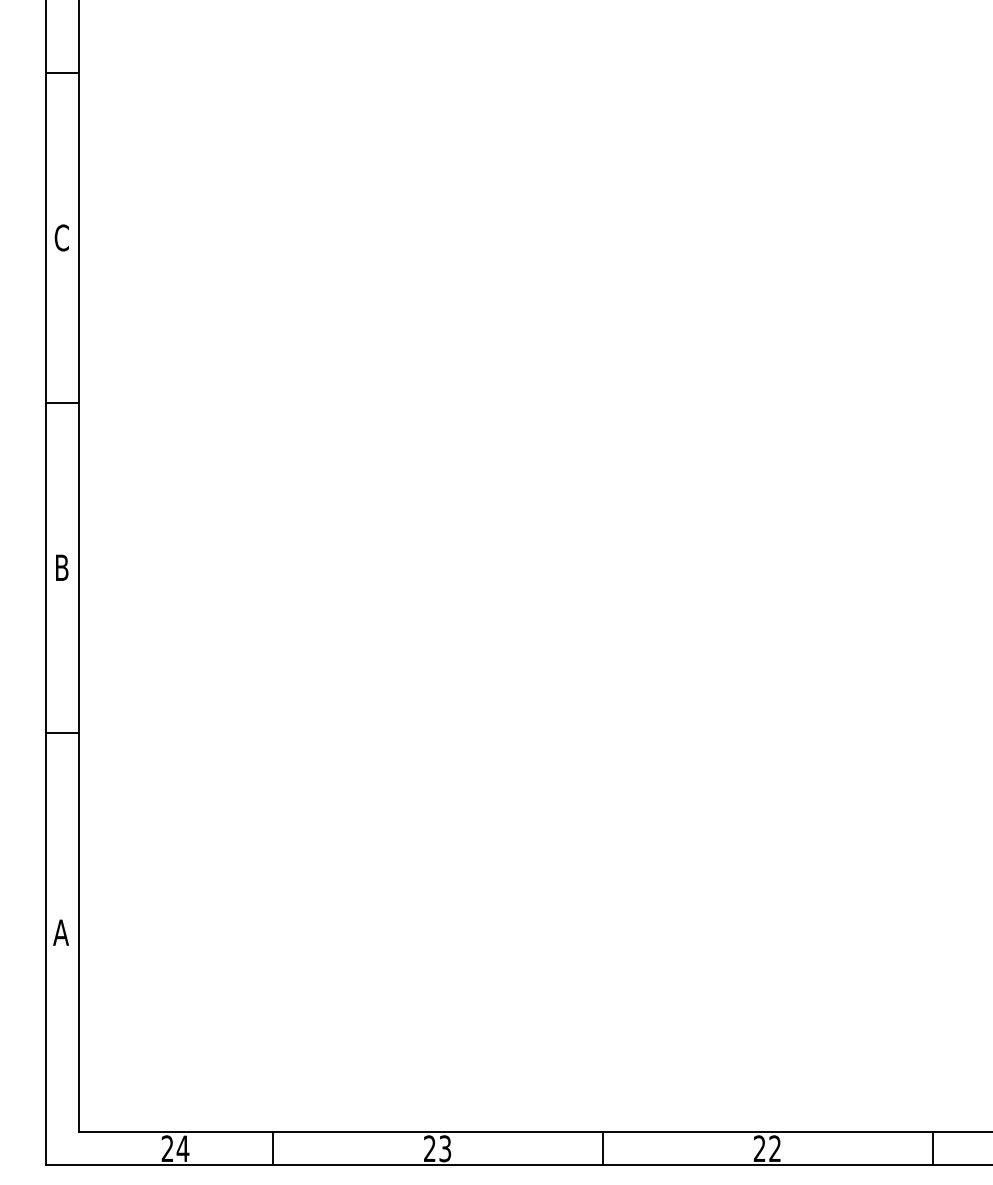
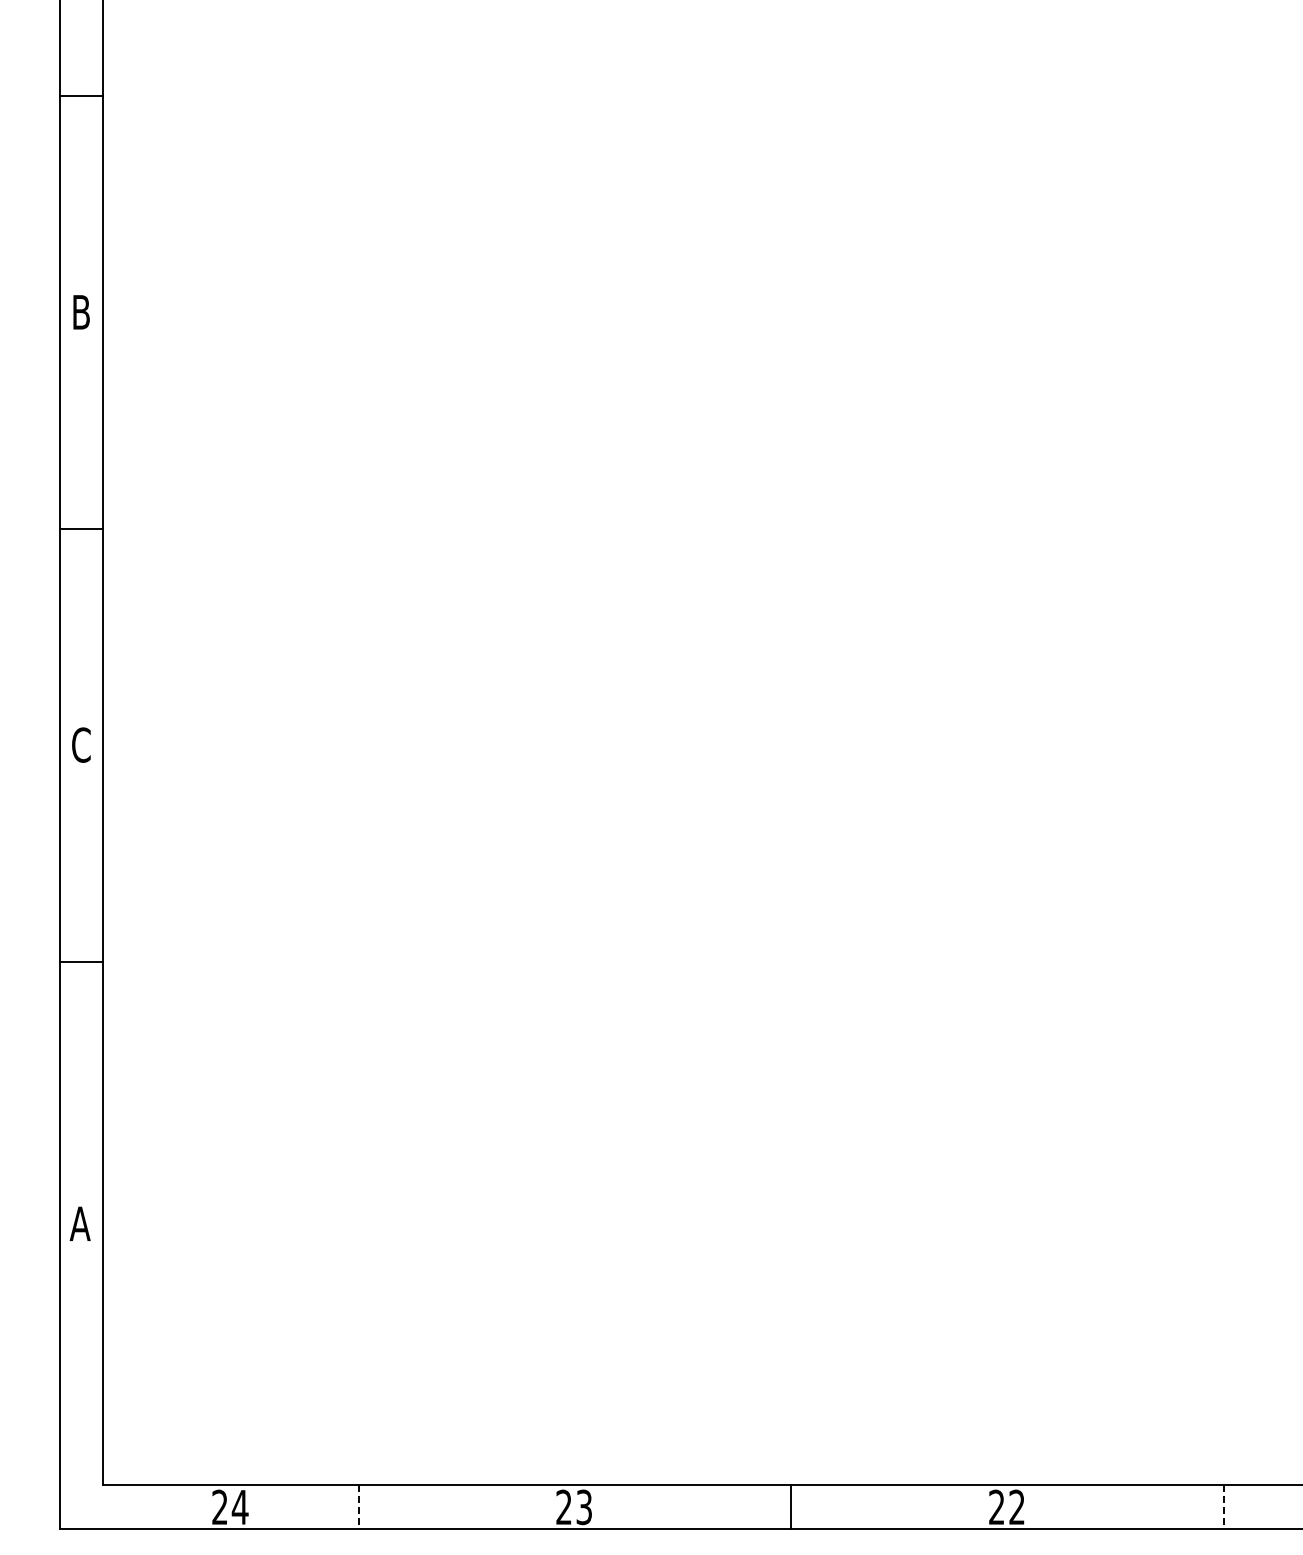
text: (62, 238) -> (81, 312), C -> B
text: (62, 567) -> (81, 744), B -> C
line: (273, 1148) -> (358, 1506), solid -> dashed
line: (933, 1148) -> (1224, 1506), solid -> dashed

